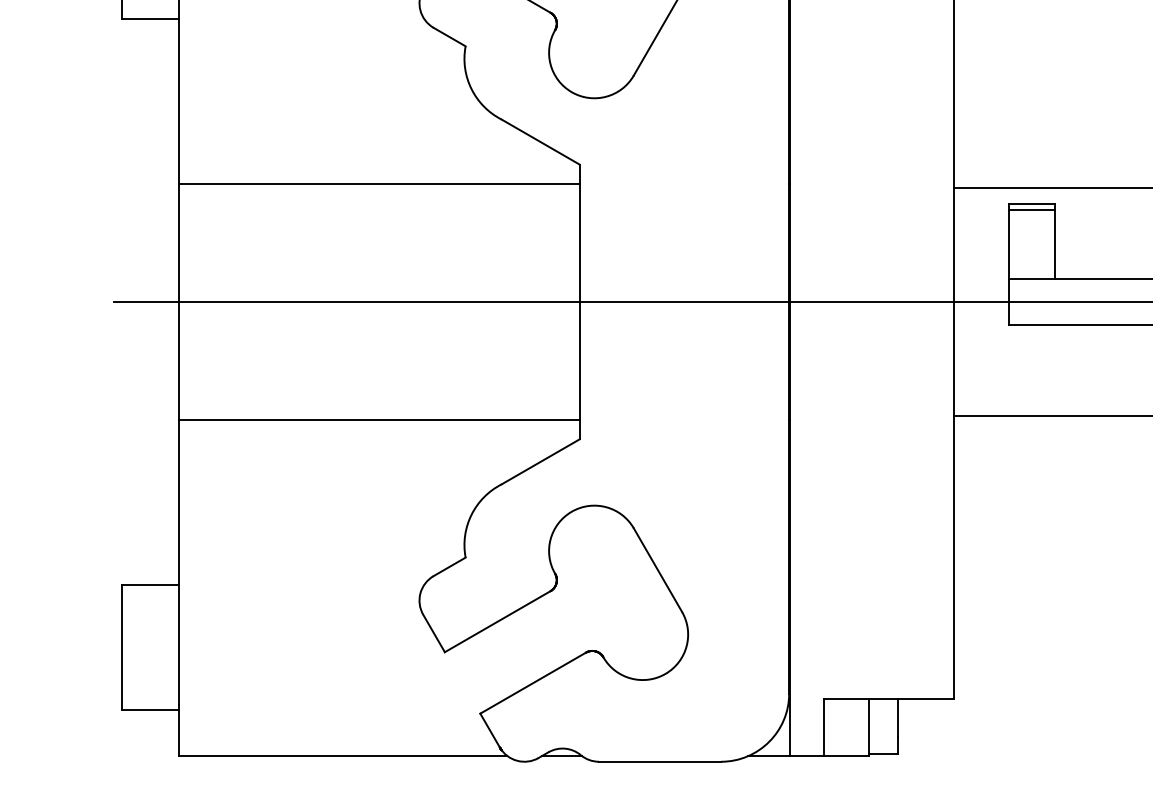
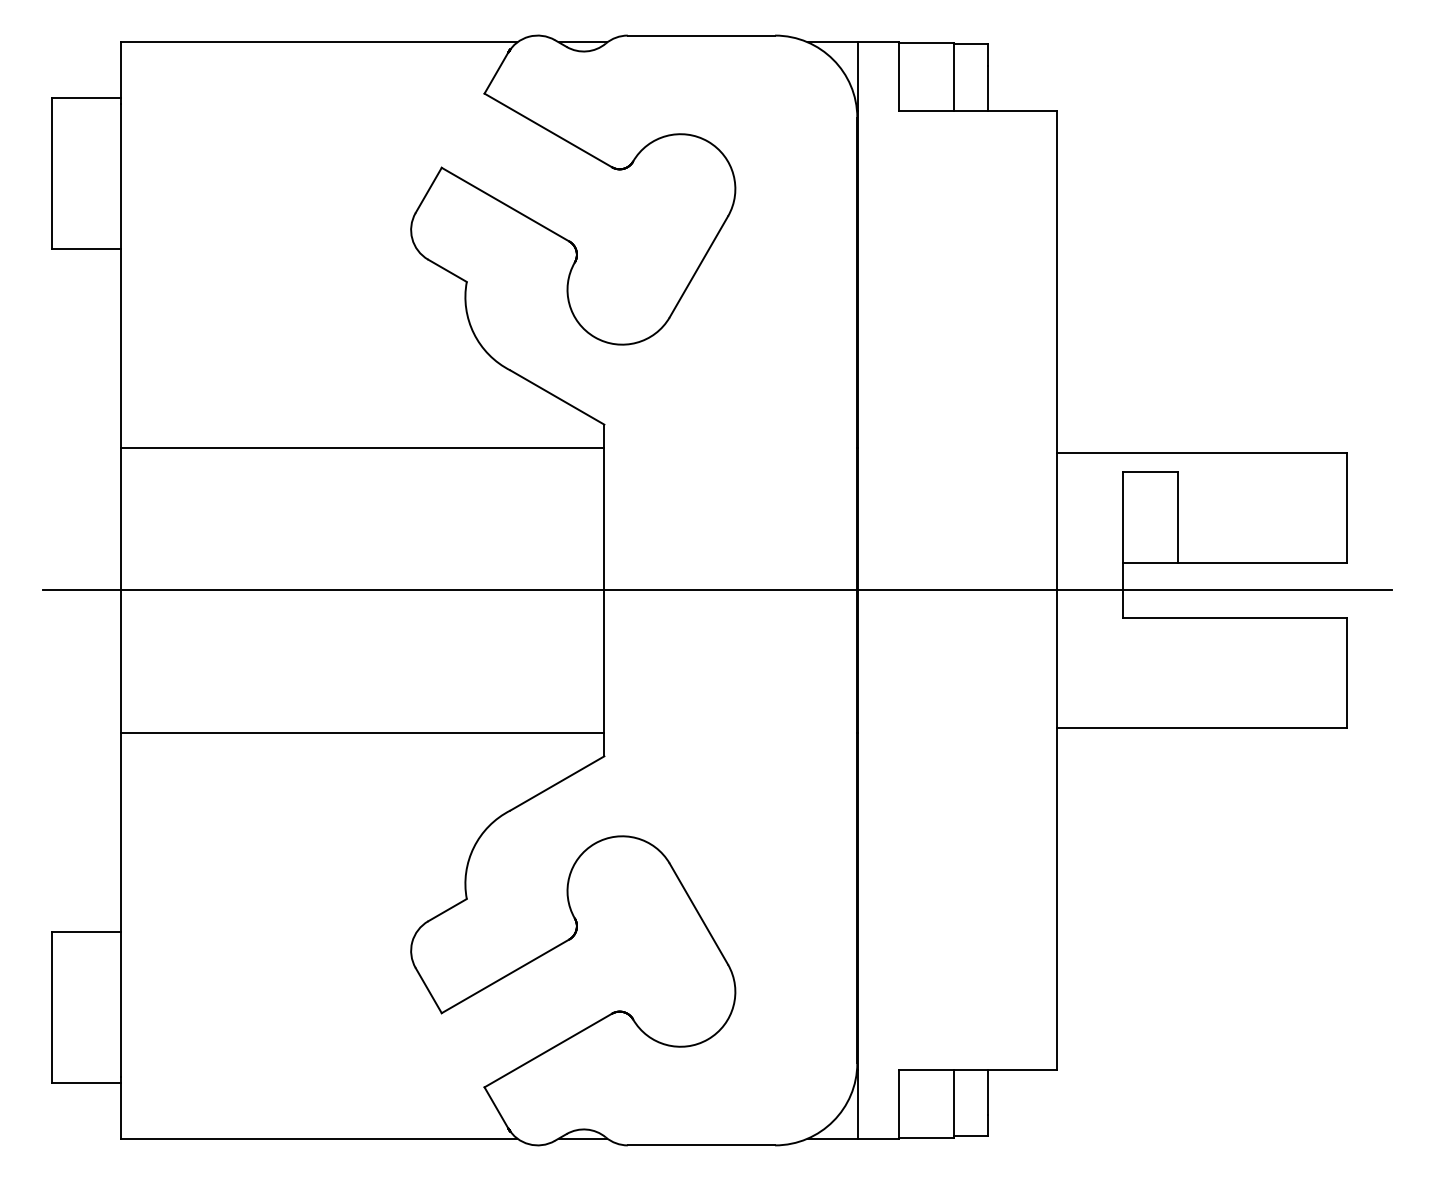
line: (1032, 210) -> (1150, 479), removed

